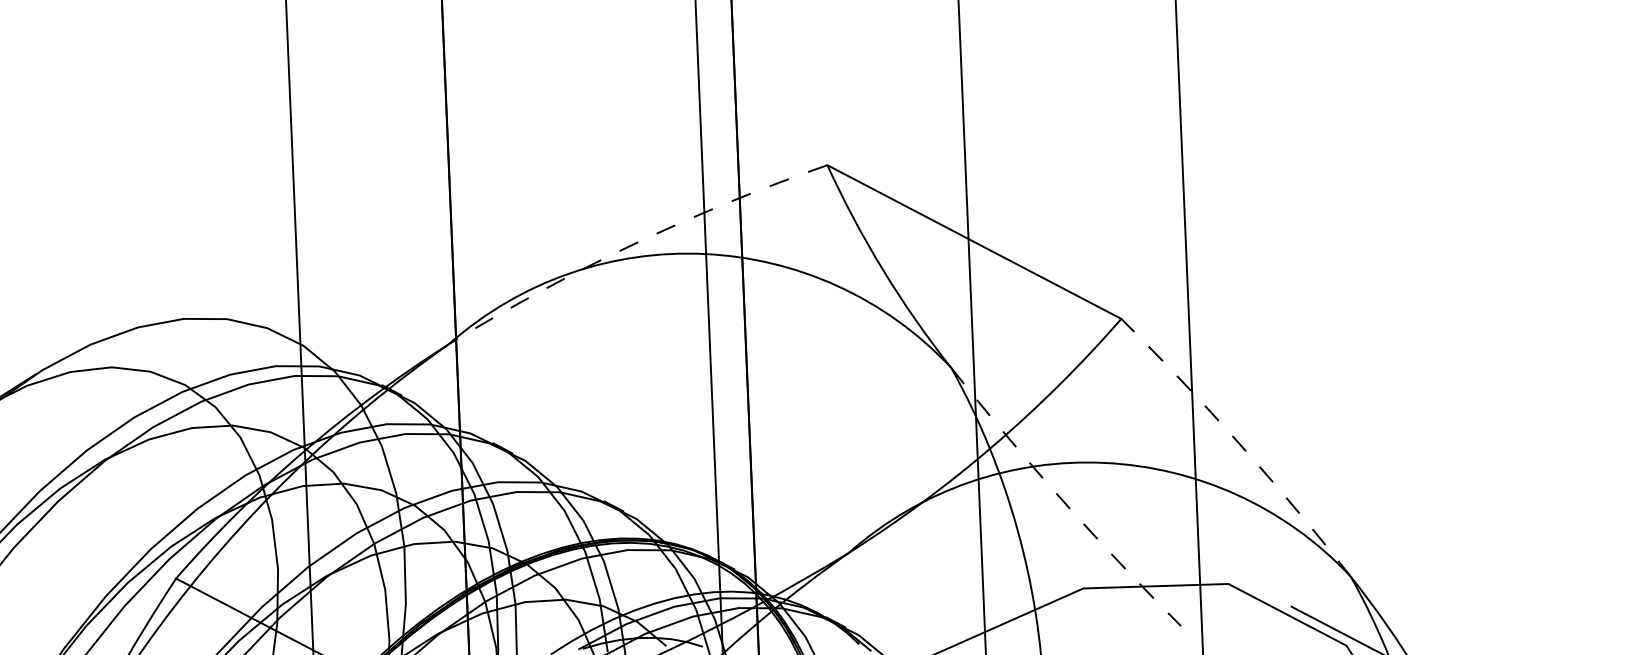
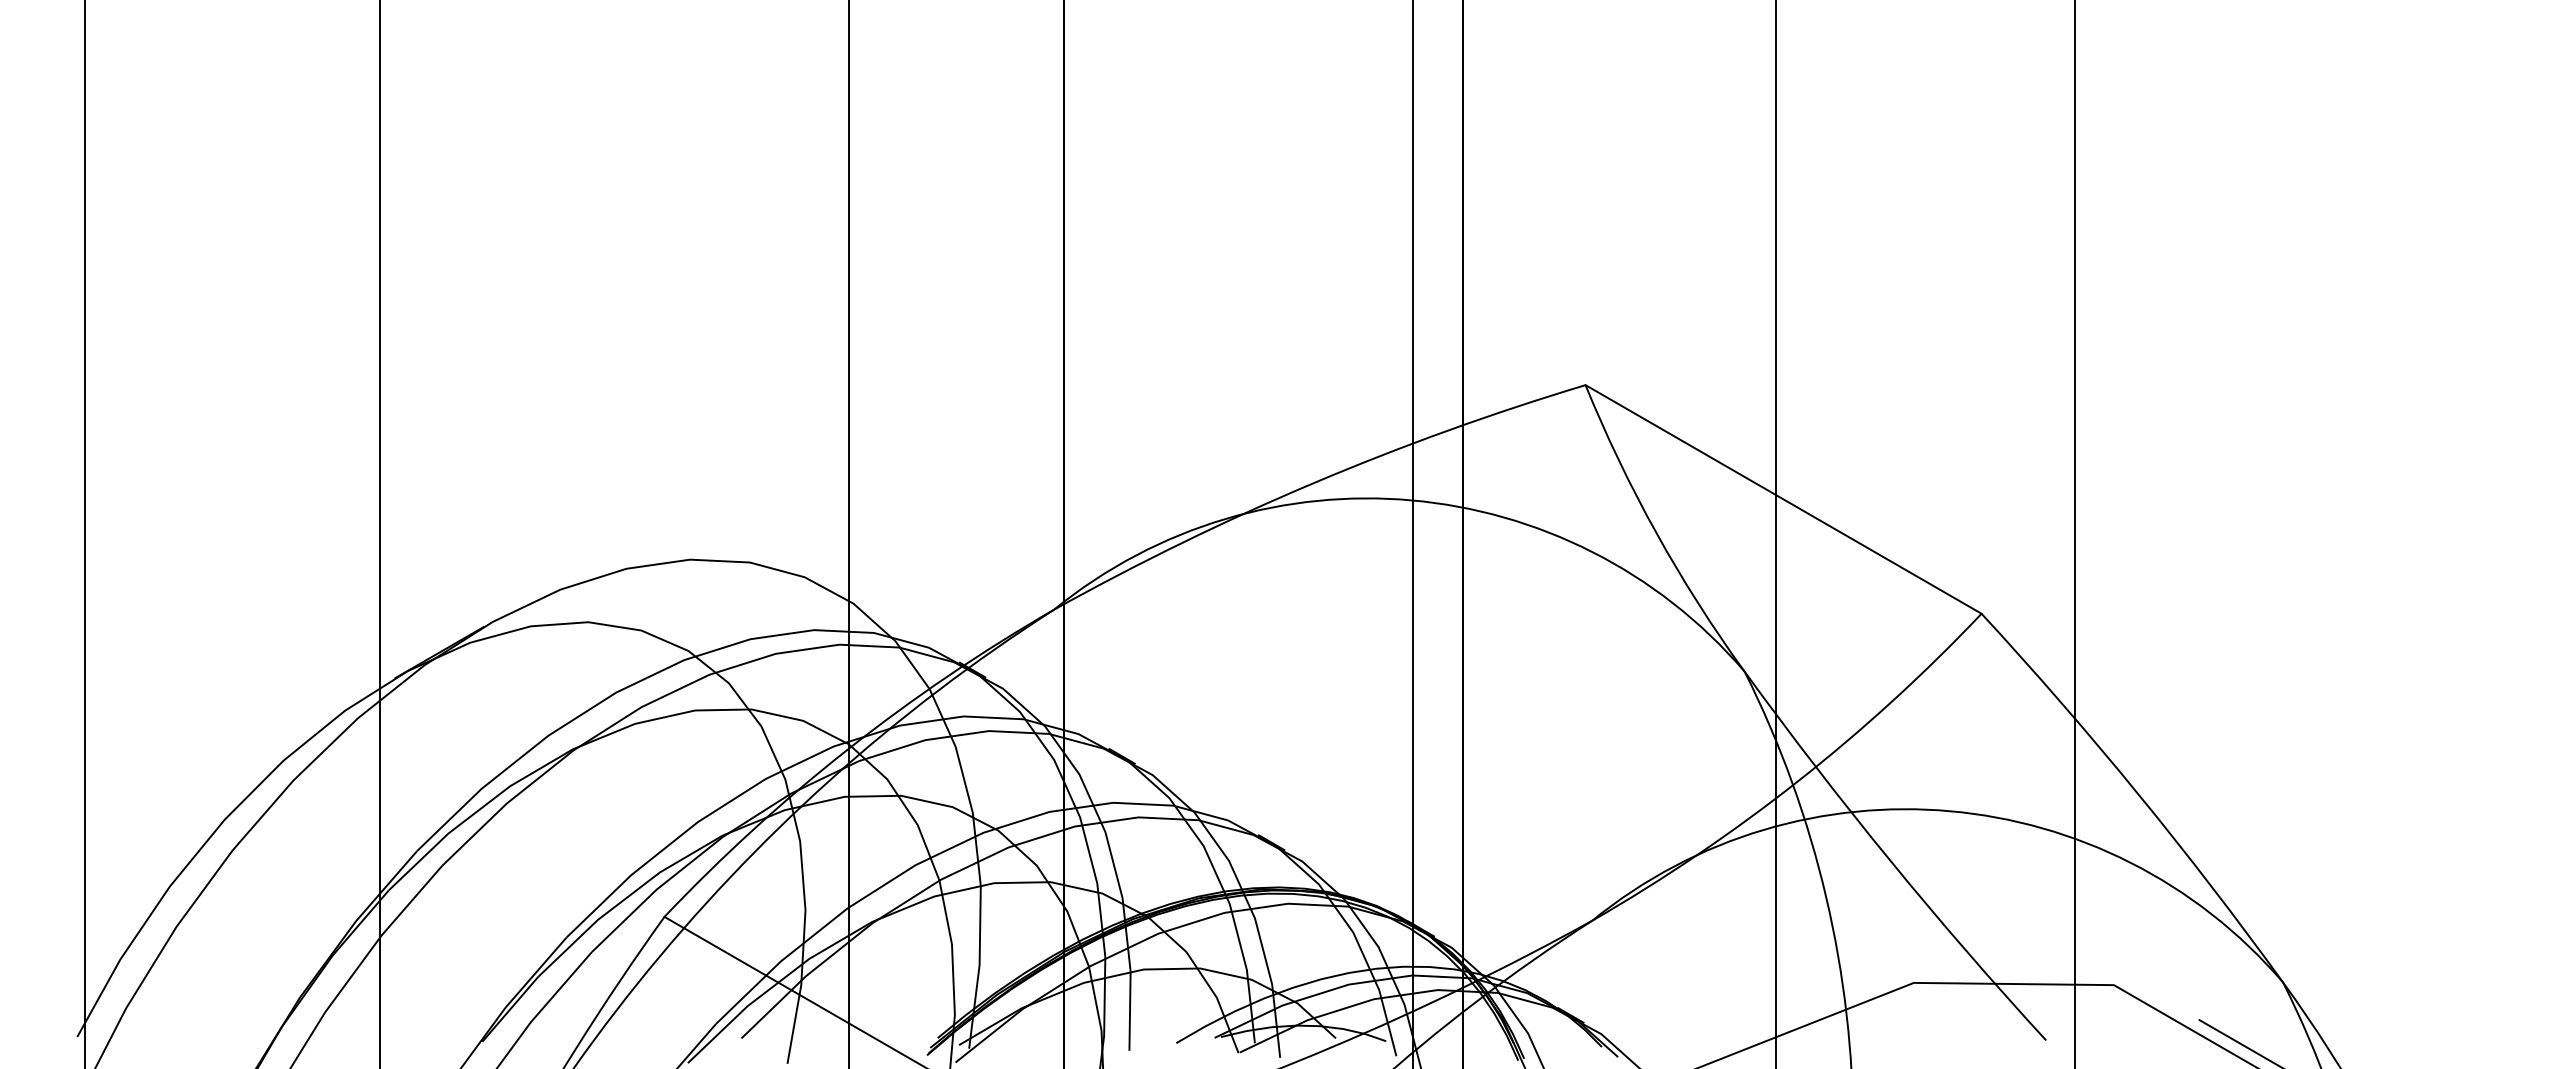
arc: (633, 244) -> (1313, 483), dashed -> solid
arc: (1239, 444) -> (2137, 793), dashed -> solid
arc: (1062, 500) -> (1890, 860), dashed -> solid

